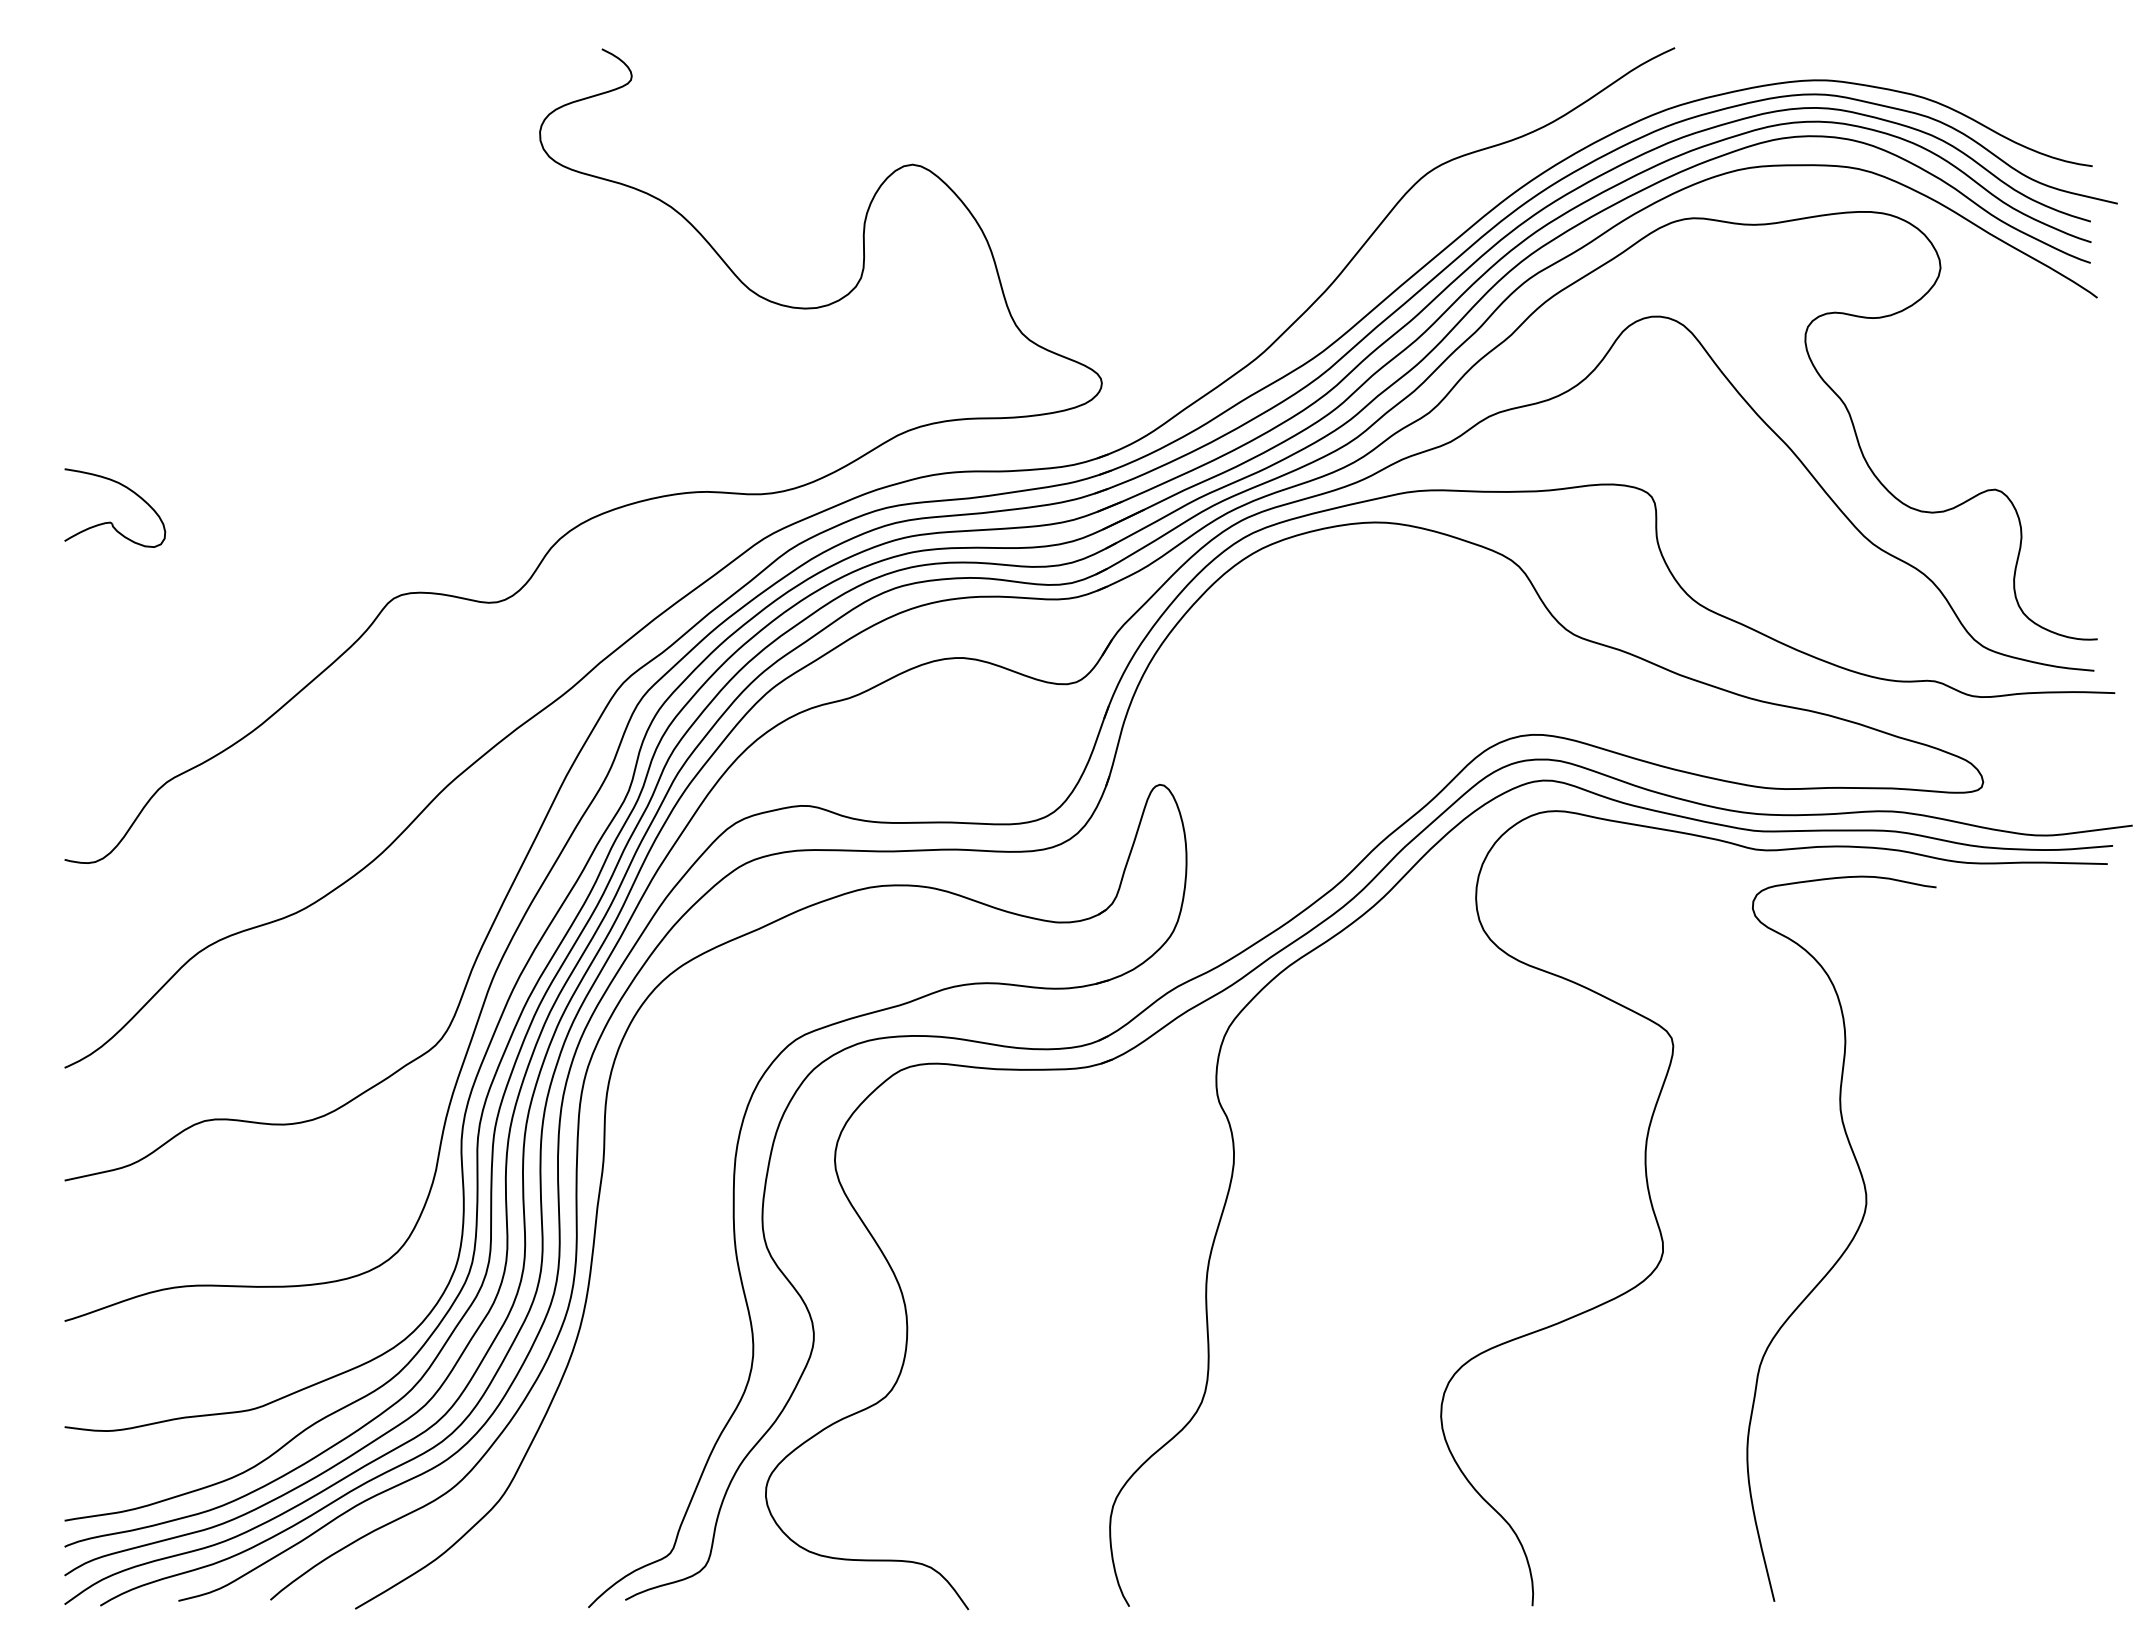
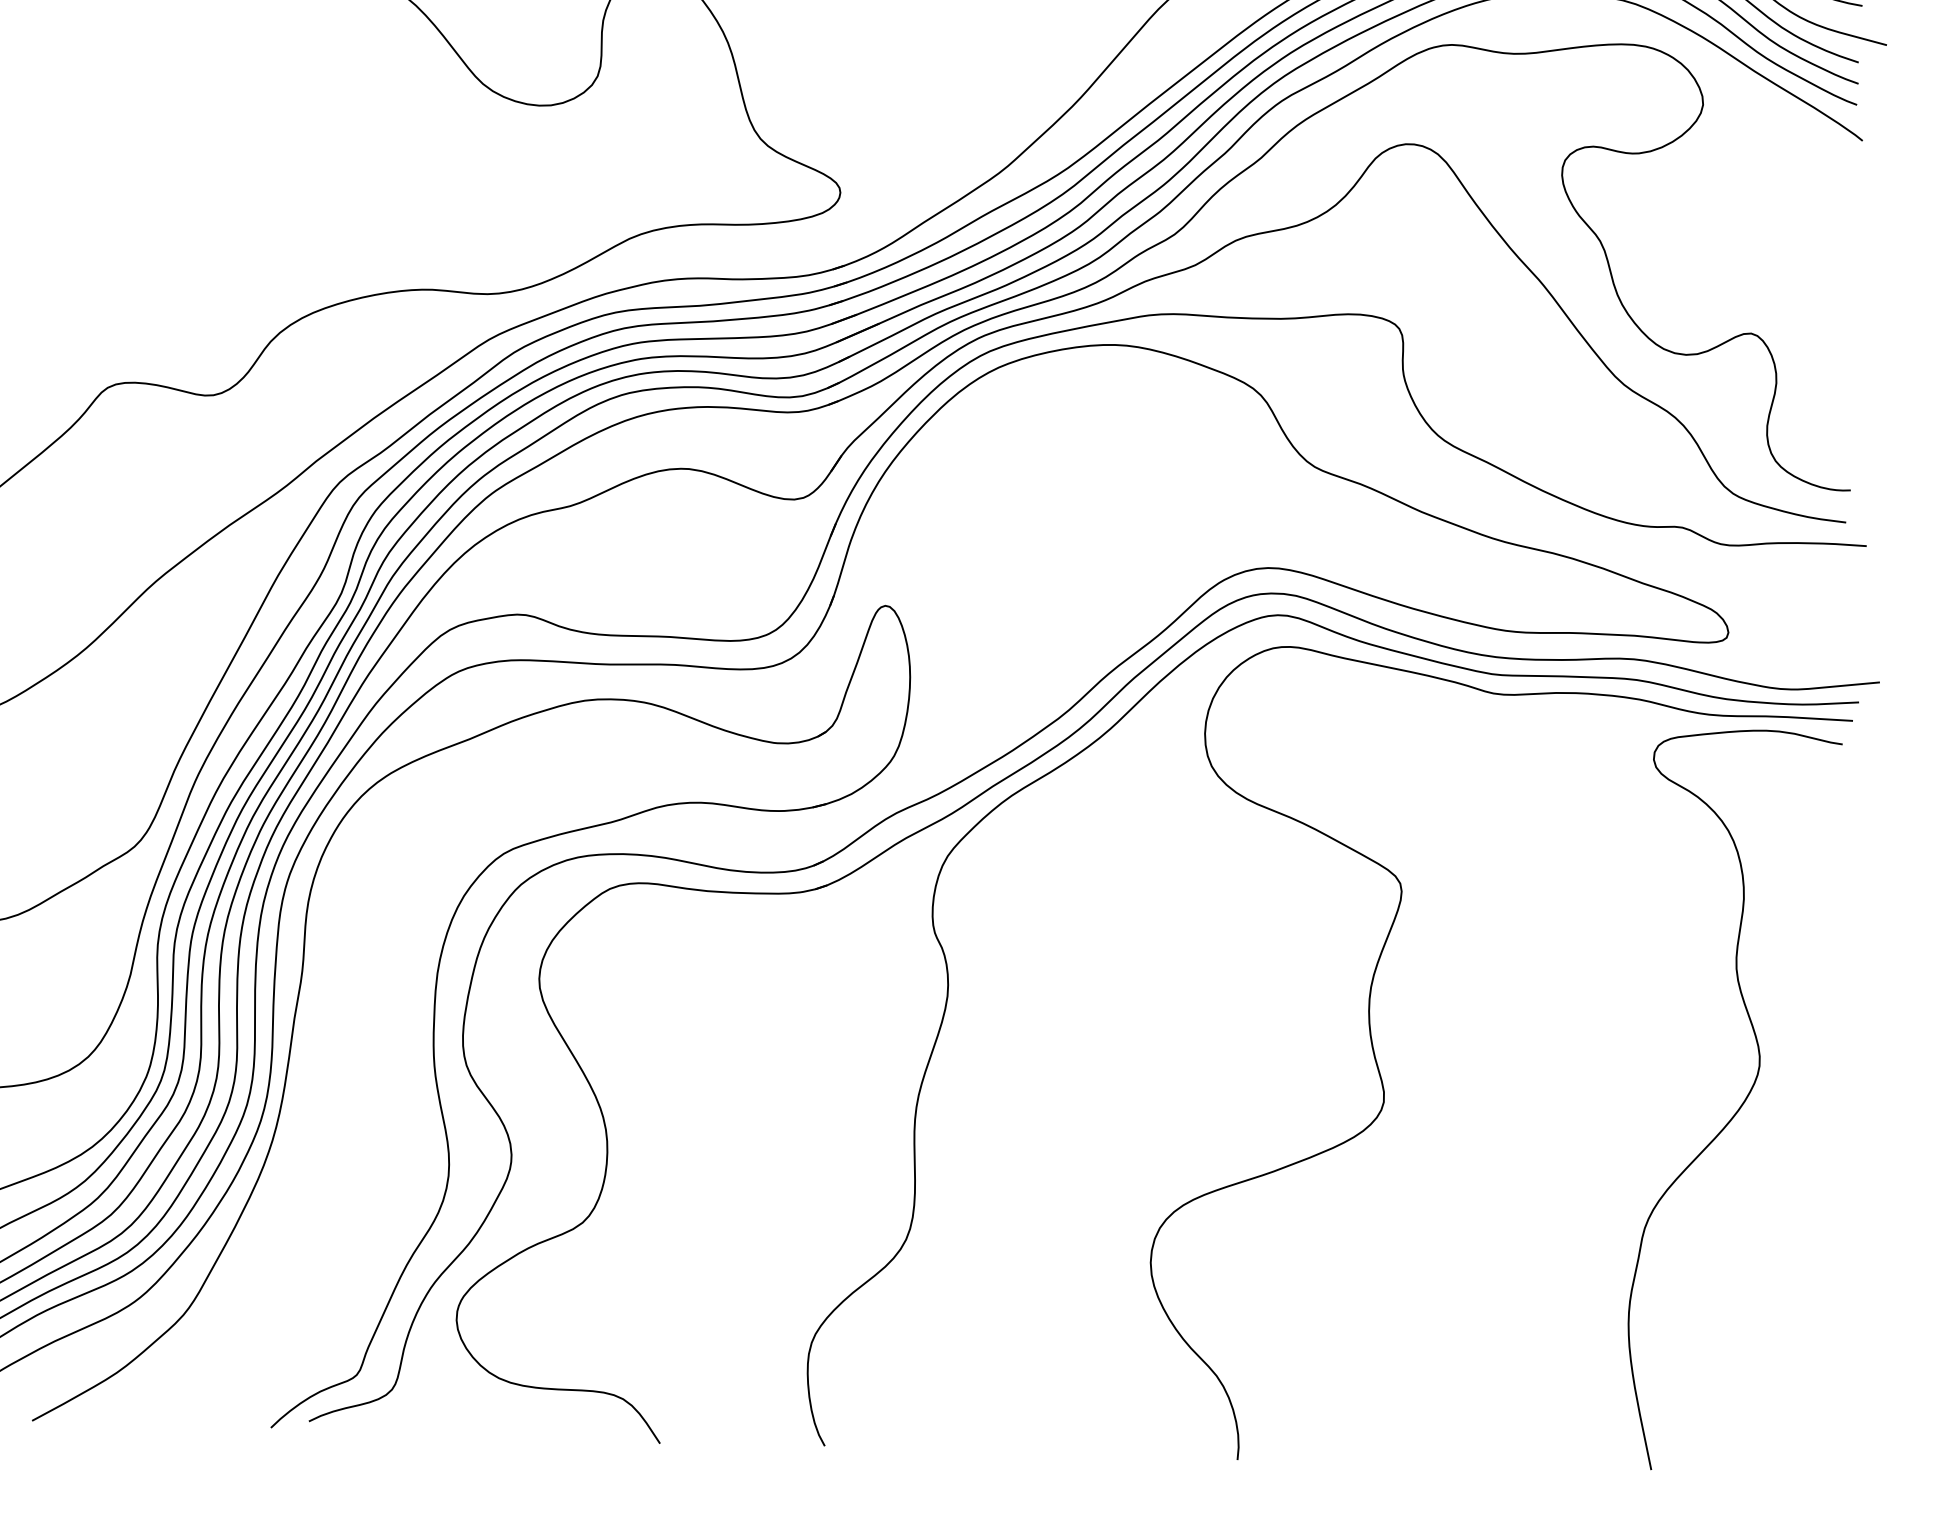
curve: (1849, 1242) -> (1740, 1104), moved

